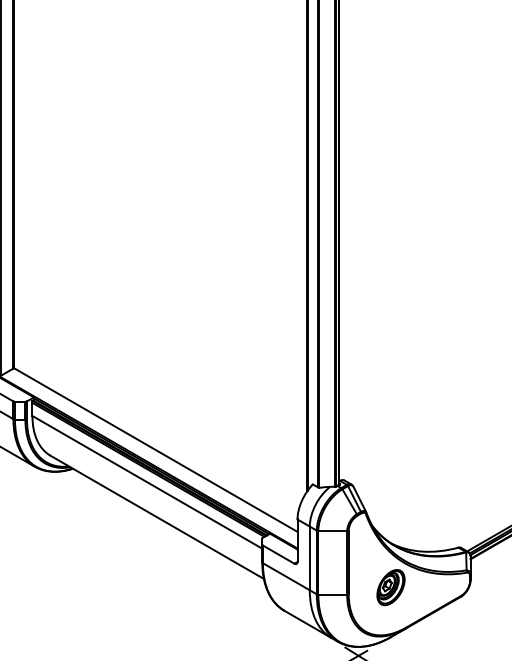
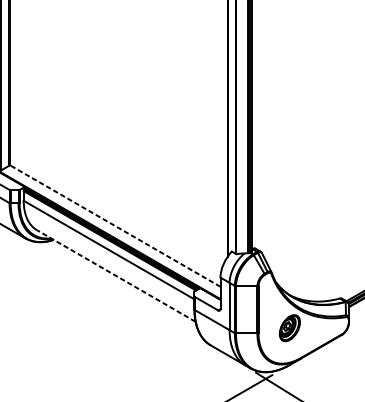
line: (155, 449) -> (115, 225), solid -> dashed
line: (156, 517) -> (115, 276), solid -> dashed

